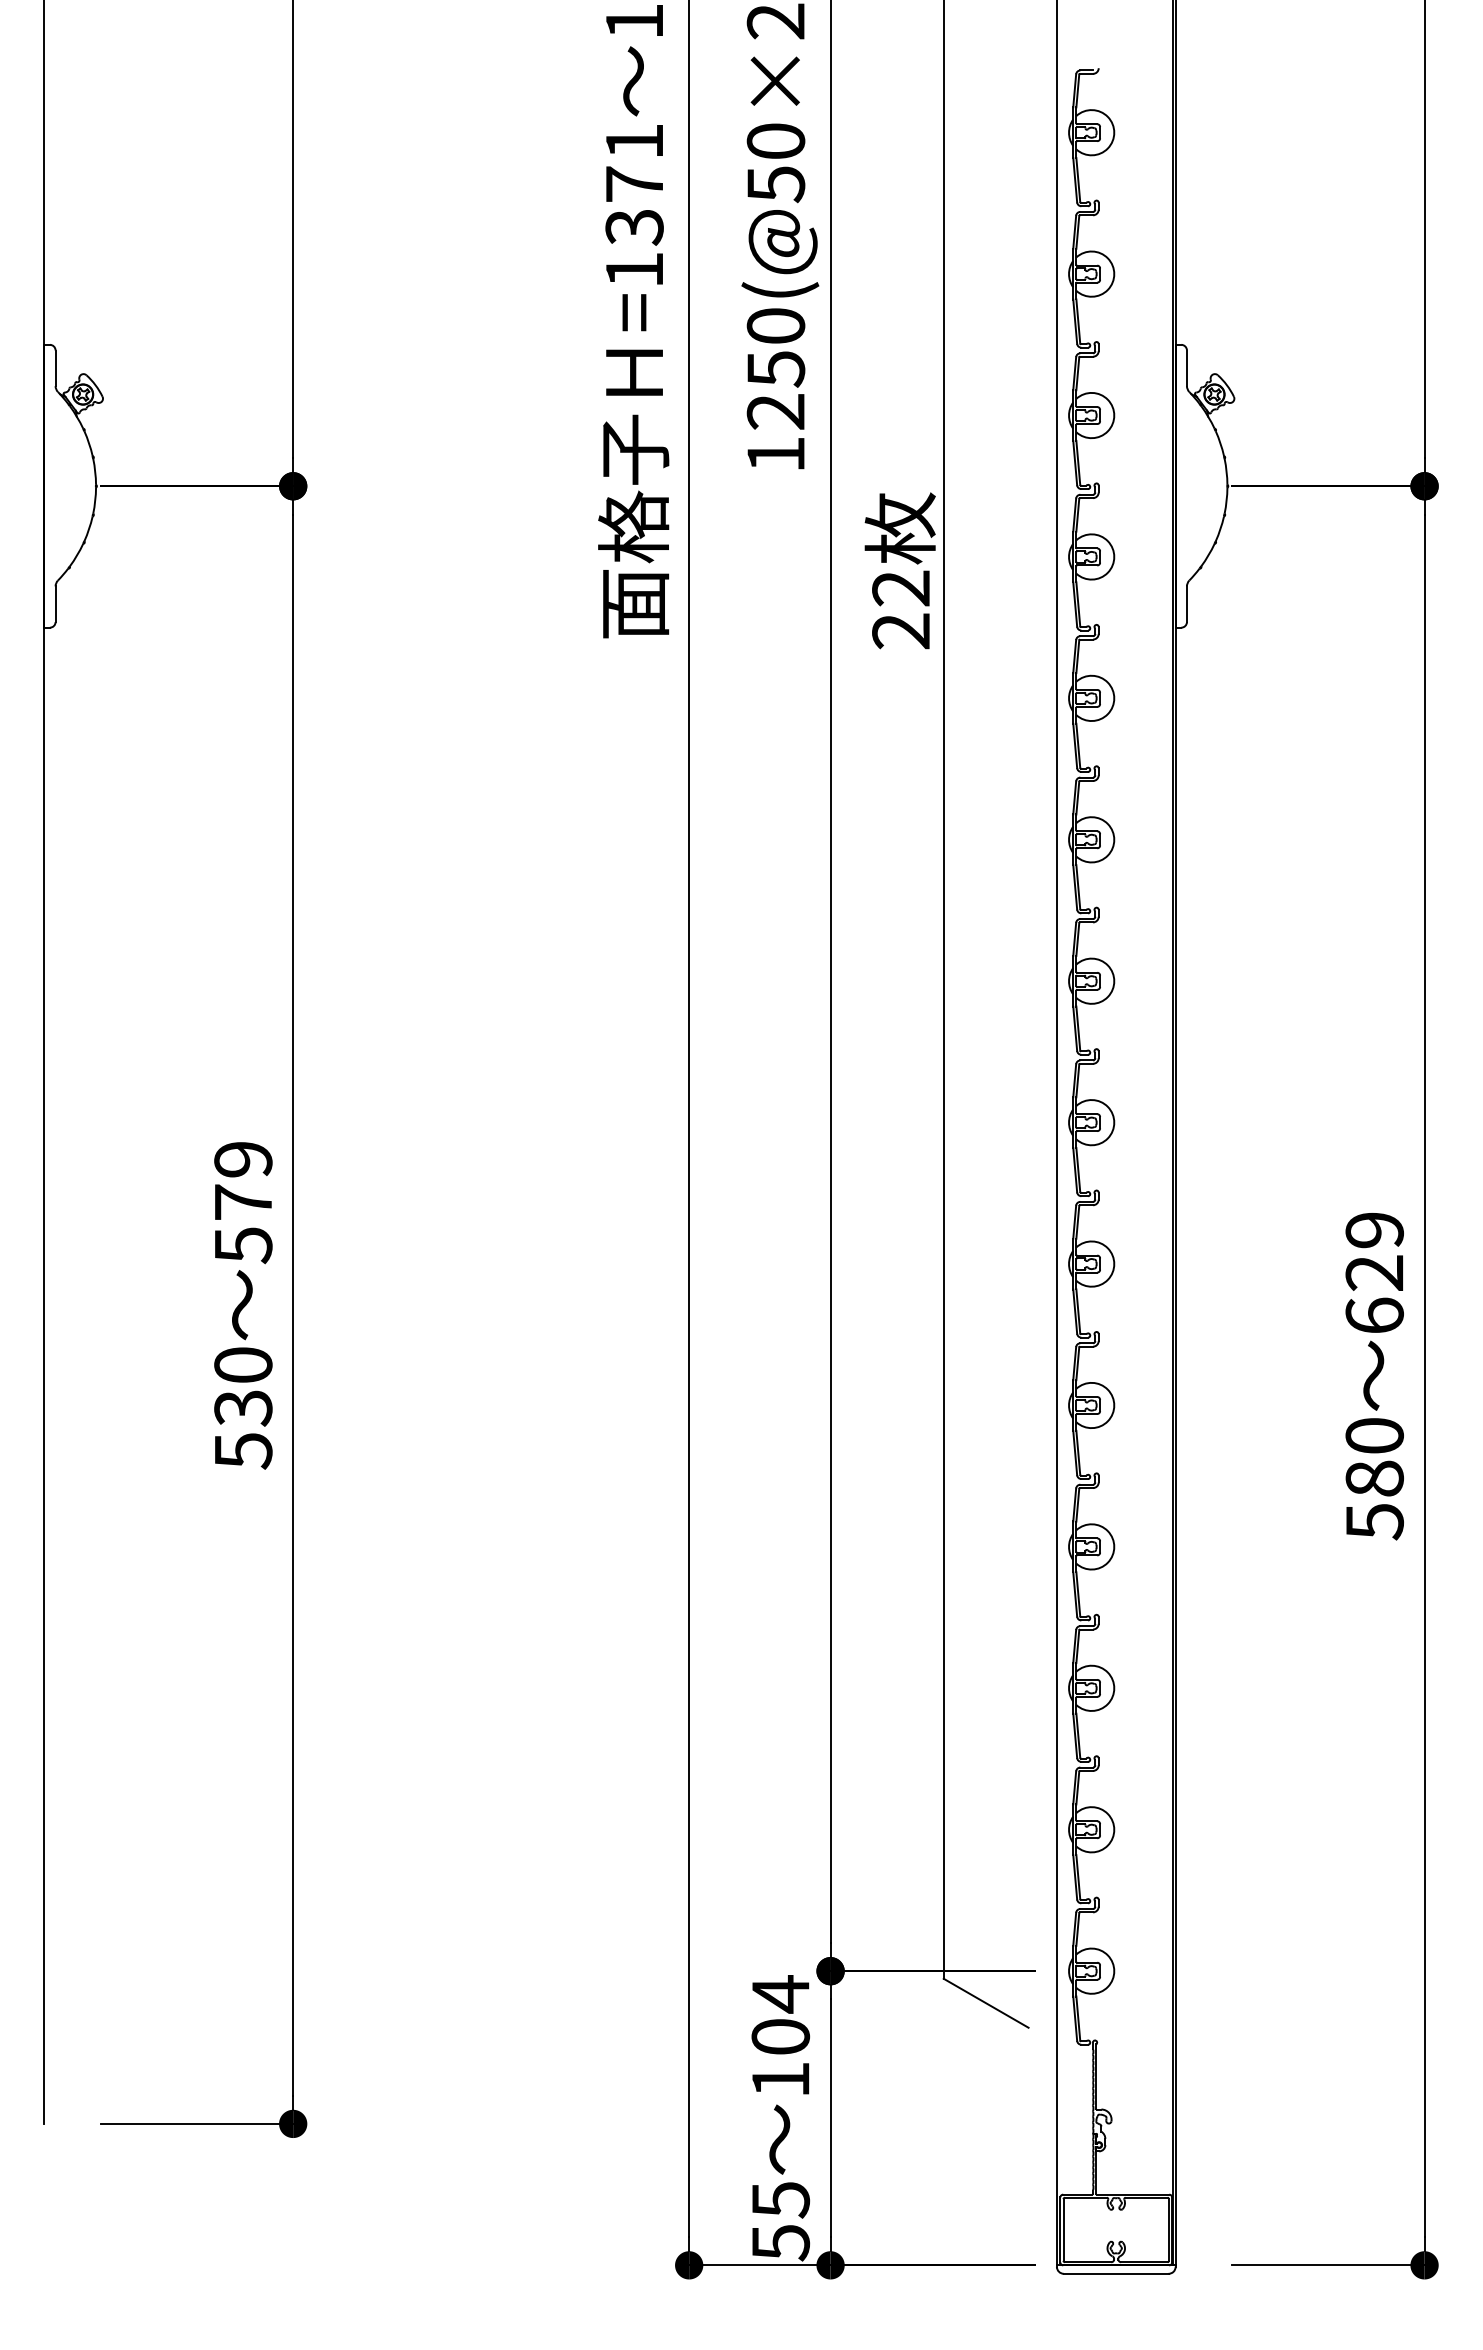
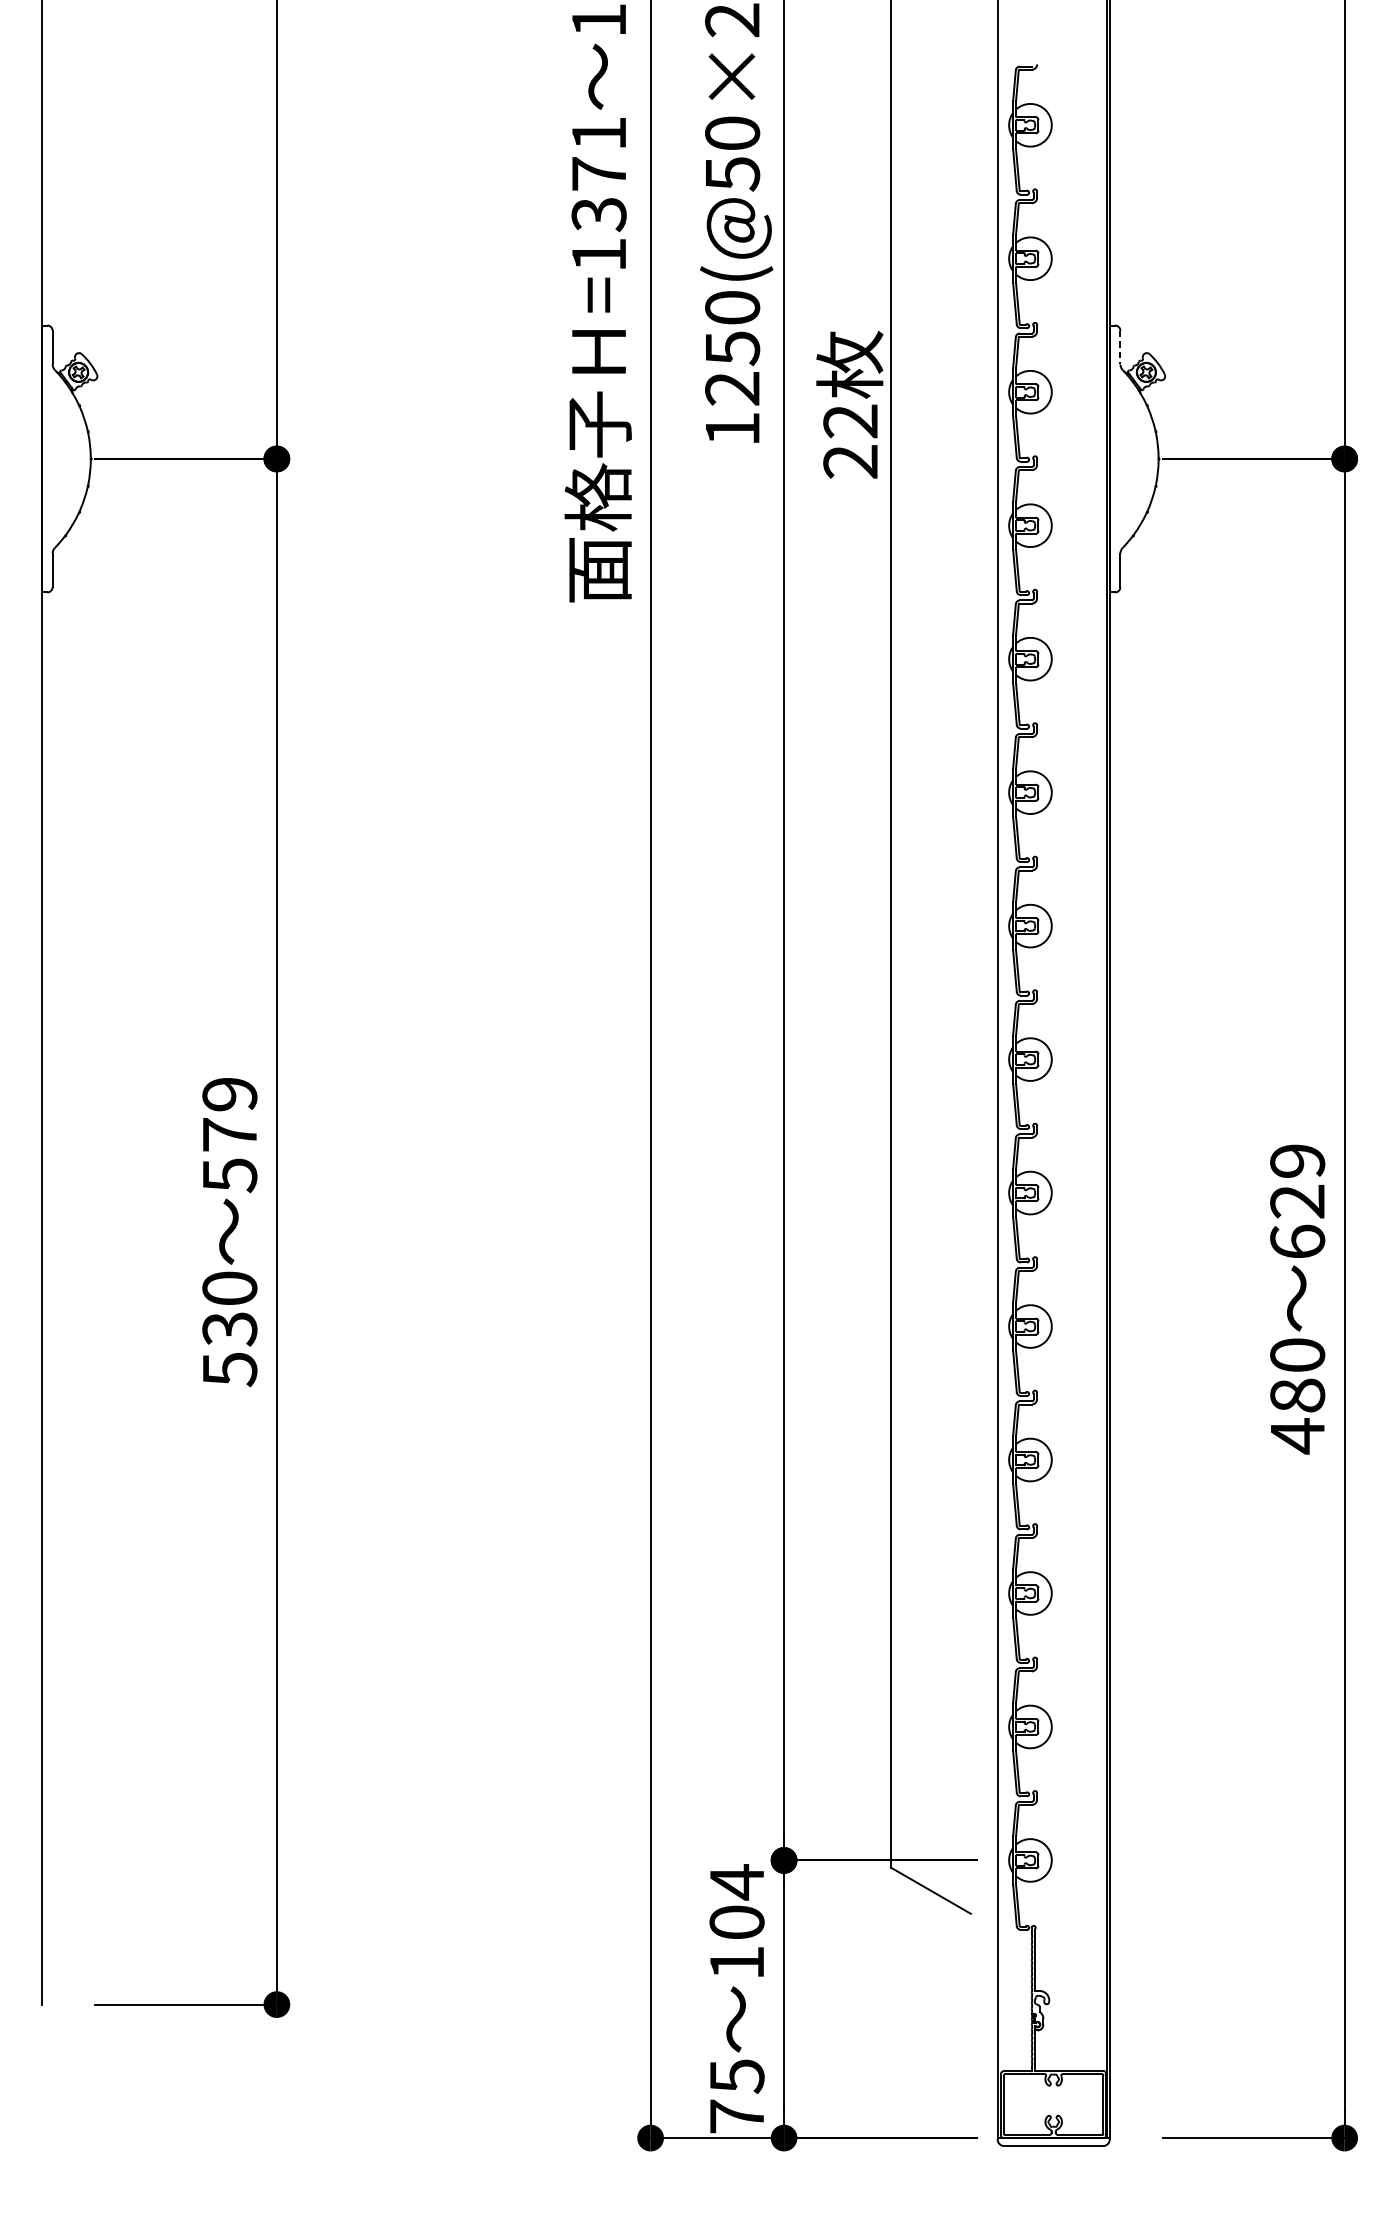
line: (1186, 368) -> (1119, 347), solid -> dashed
text: (899, 570) -> (849, 404), moved
text: (1374, 1521) -> (1297, 1436), 580 -> 480
text: (781, 2242) -> (737, 2116), 55 -> 75

